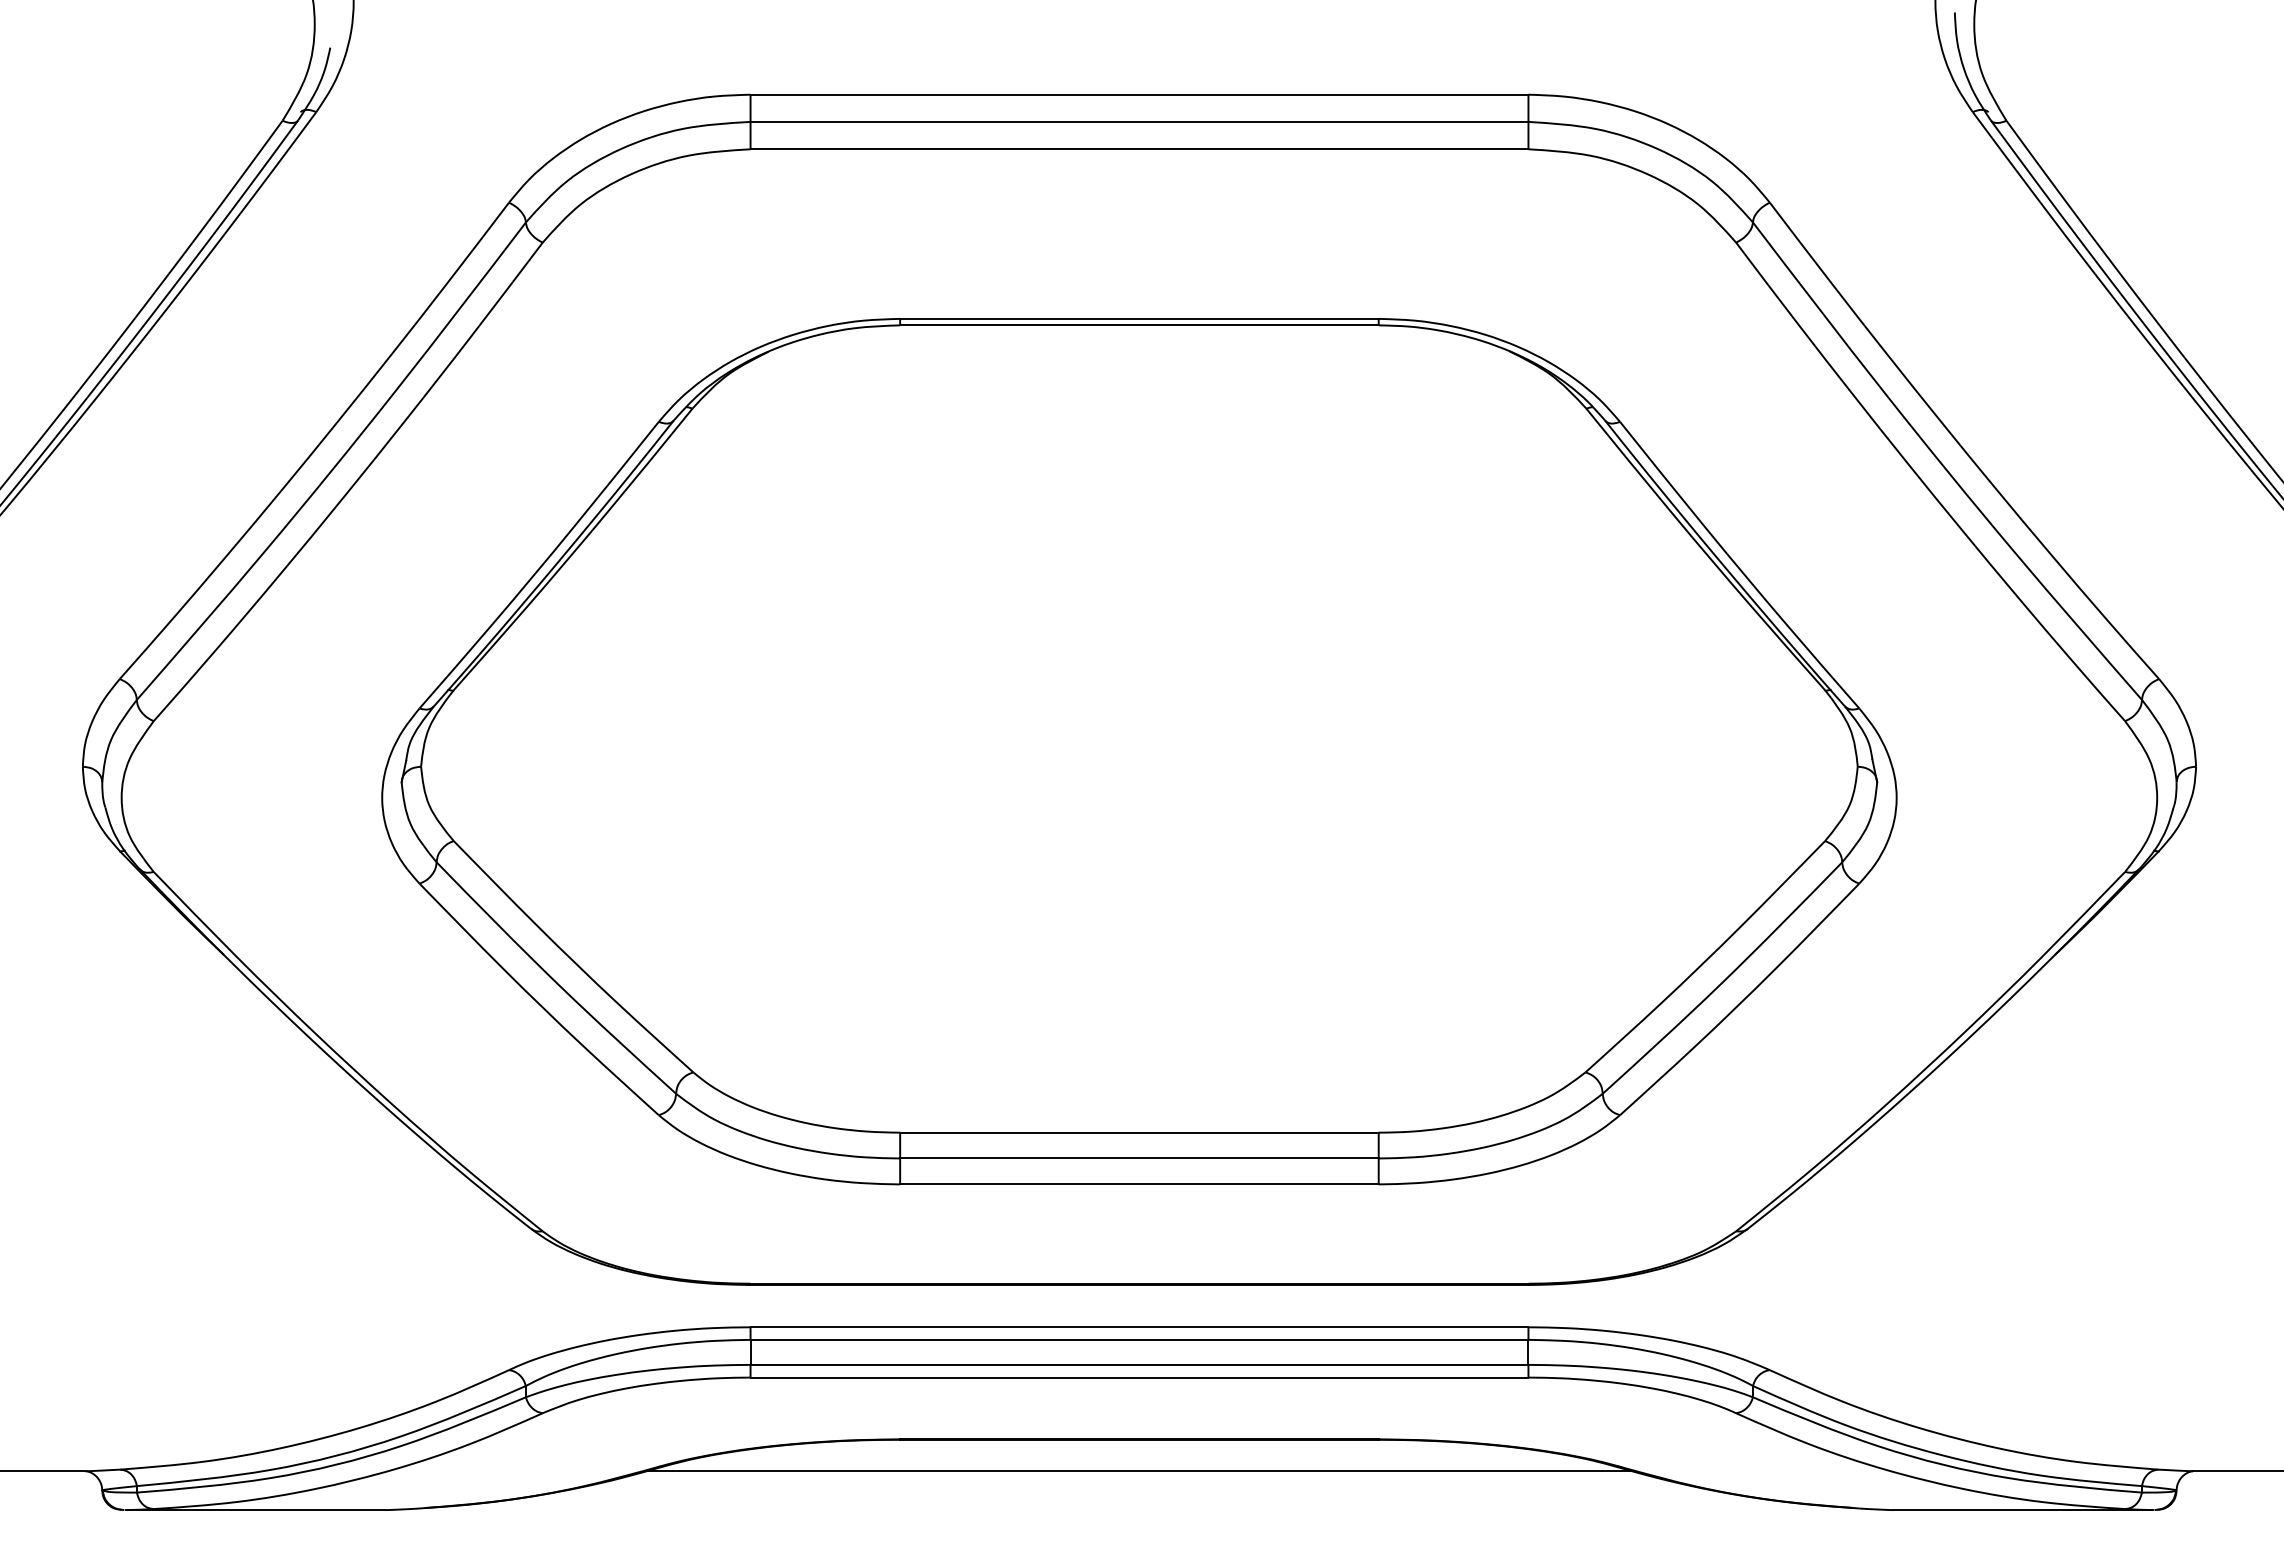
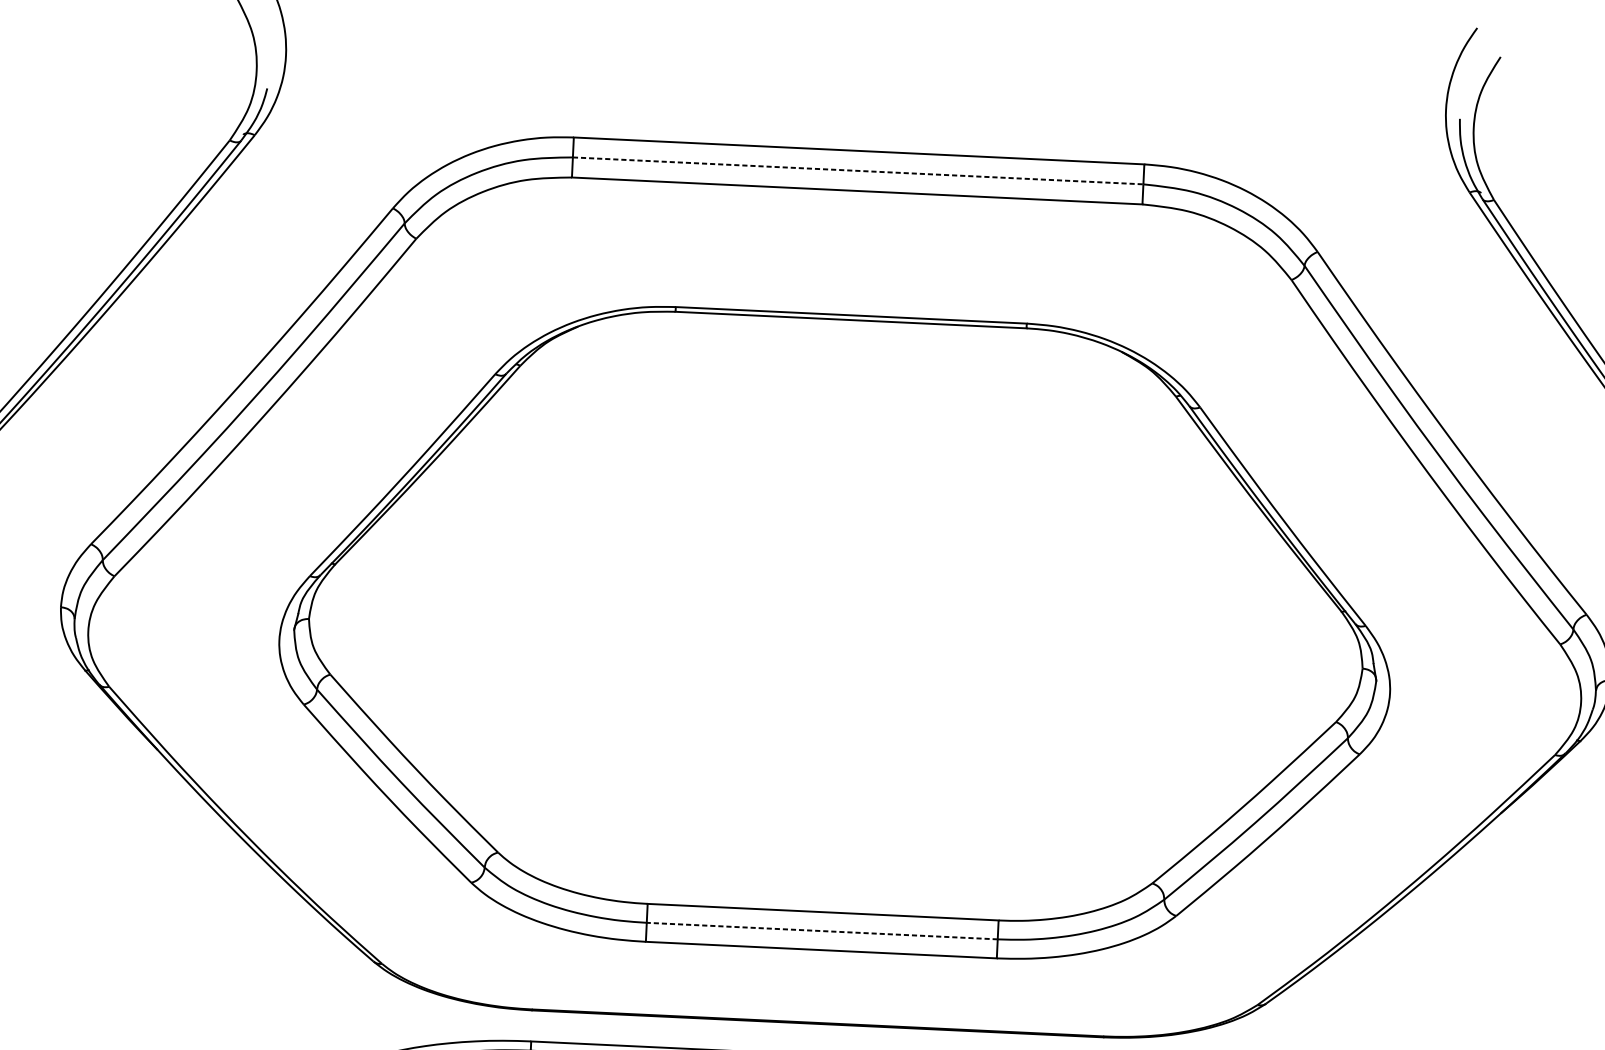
line: (1139, 121) -> (858, 170), solid -> dashed
line: (1138, 1158) -> (821, 931), solid -> dashed

